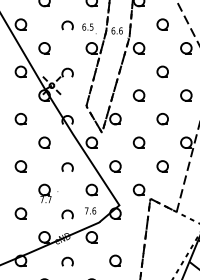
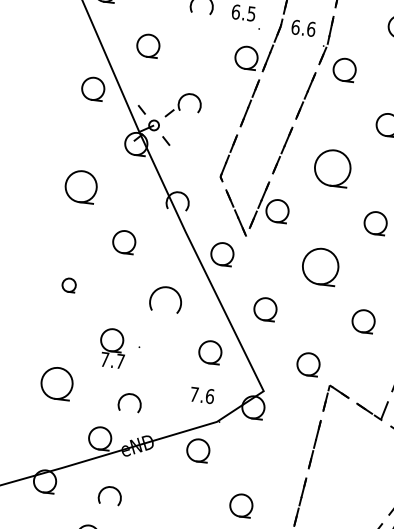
part: (138, 95) -> (331, 167), size x1.6
part: (20, 119) -> (80, 187), size x1.4
part: (138, 142) -> (319, 265), size x1.6
part: (20, 166) -> (68, 285), size x0.6
part: (67, 166) -> (165, 297), size x1.4
part: (20, 213) -> (56, 382), size x1.4
part: (67, 214) -> (129, 402), moved
part: (67, 261) -> (109, 494), moved

